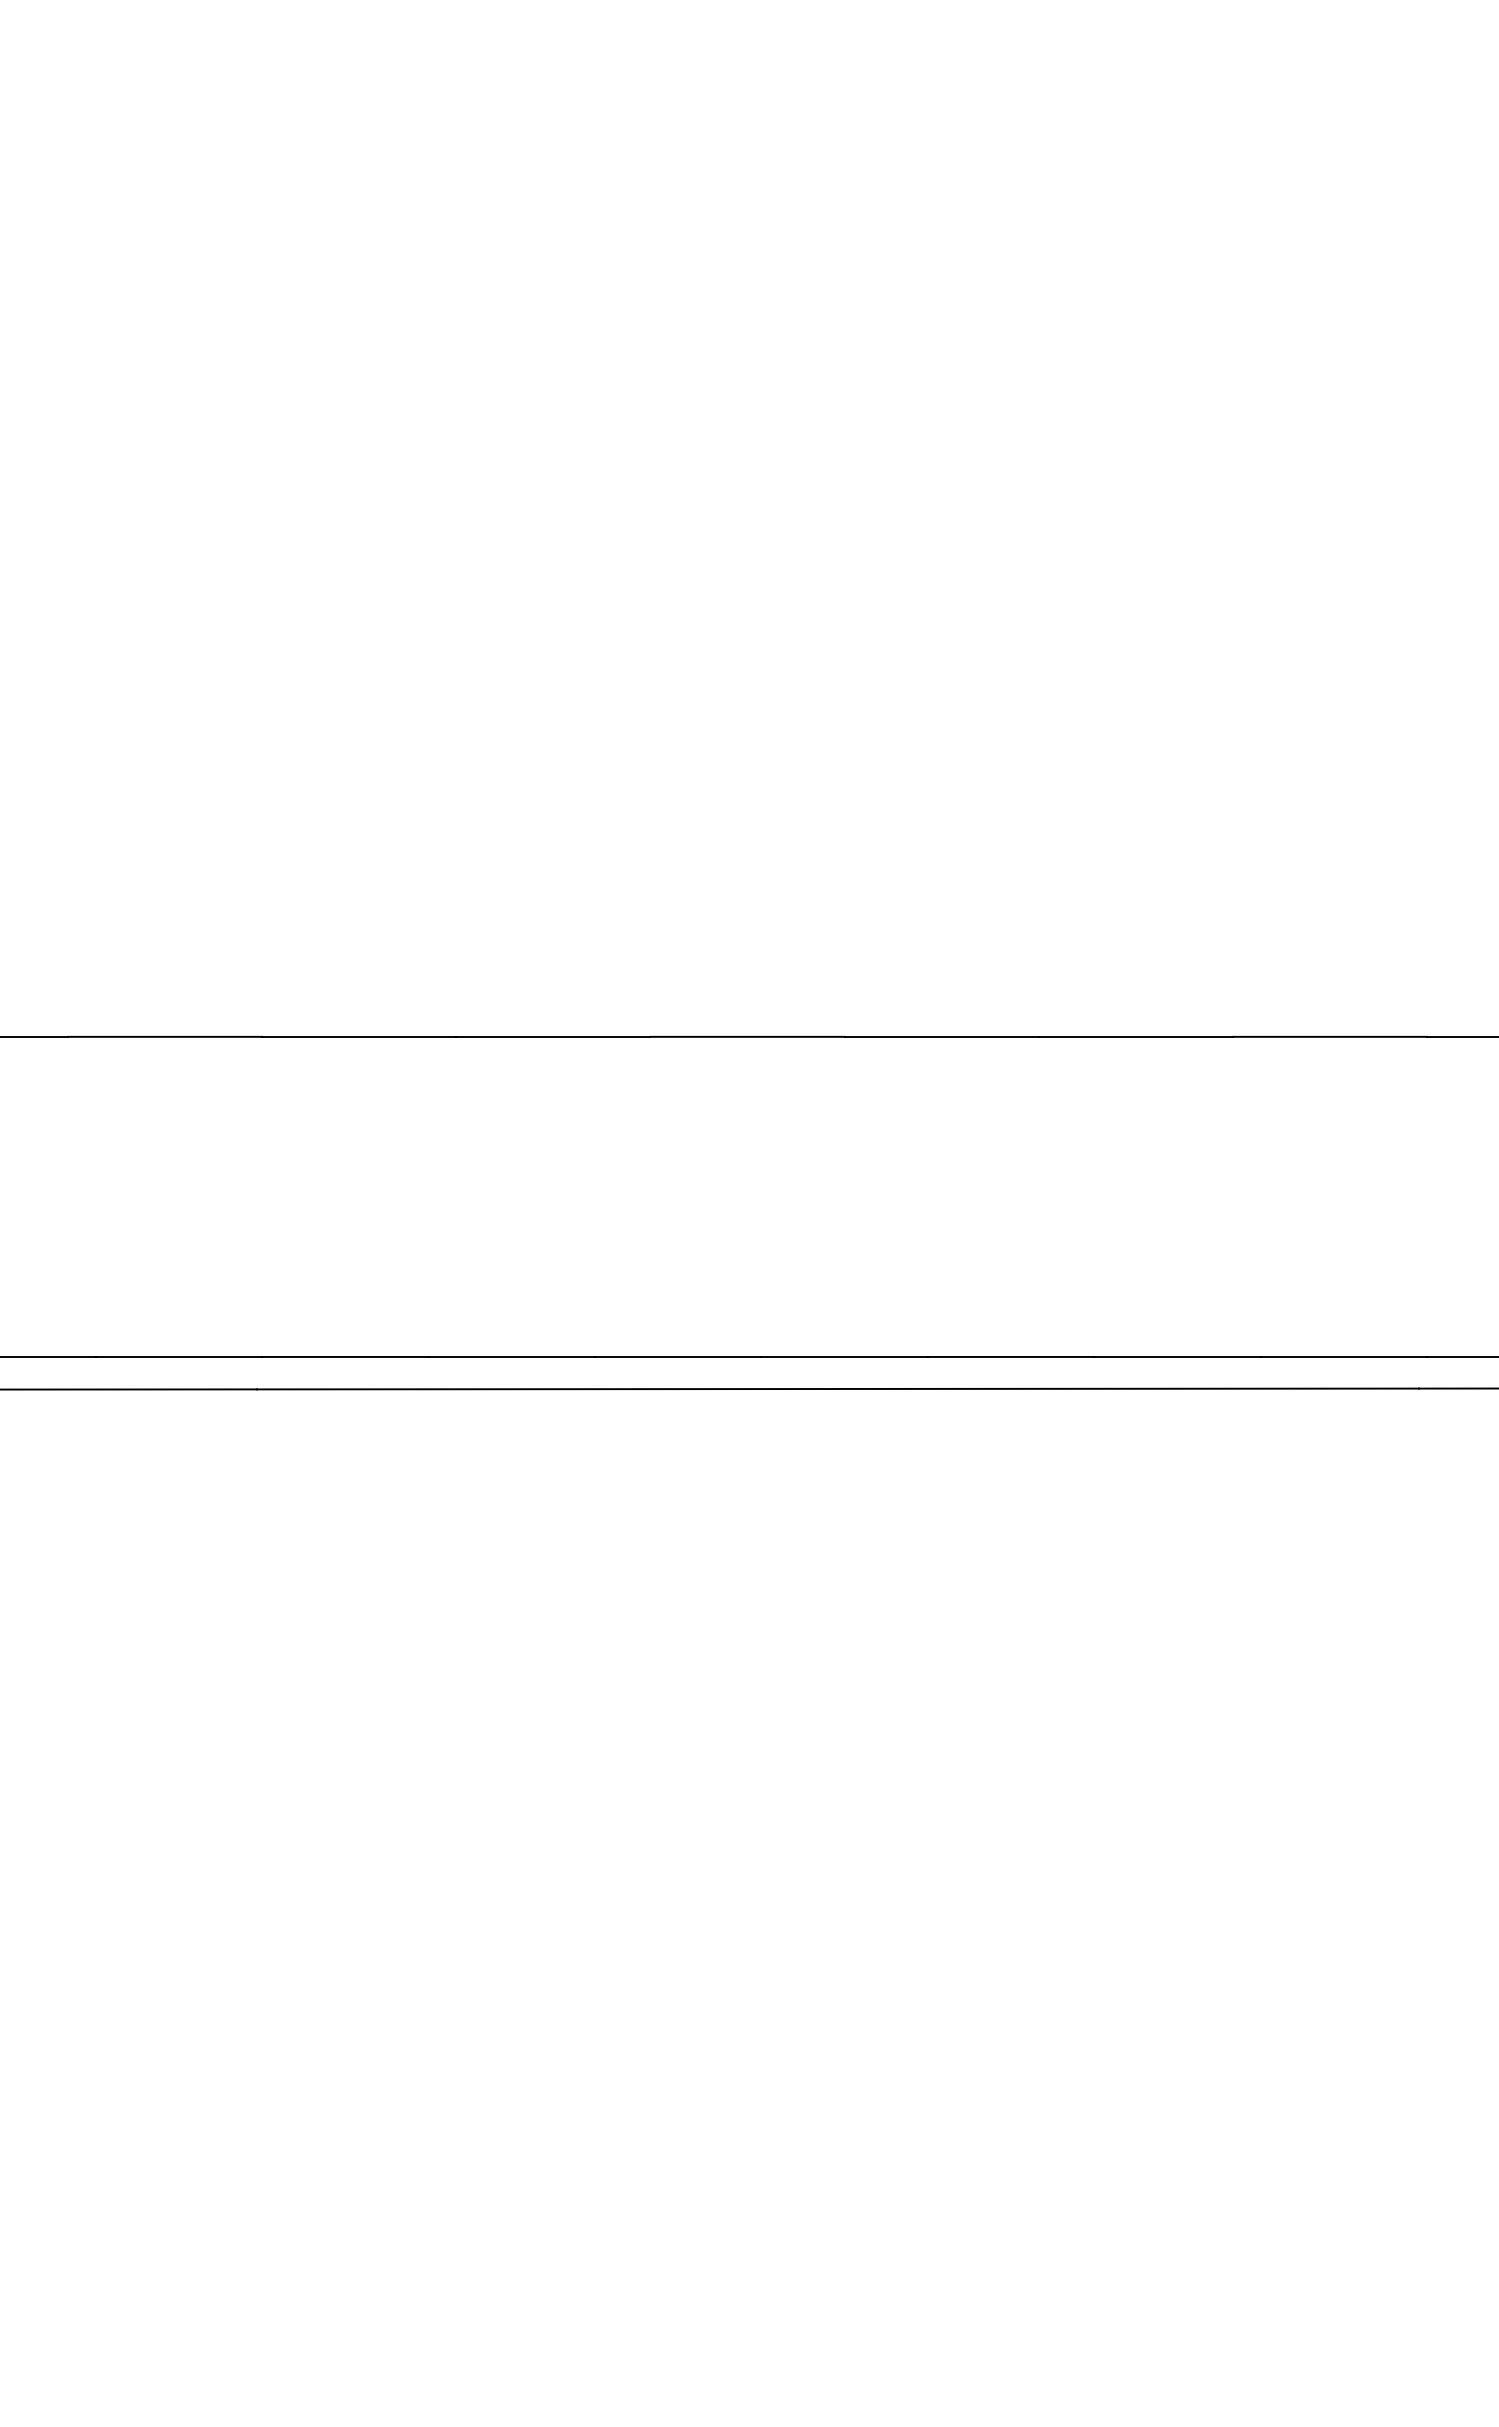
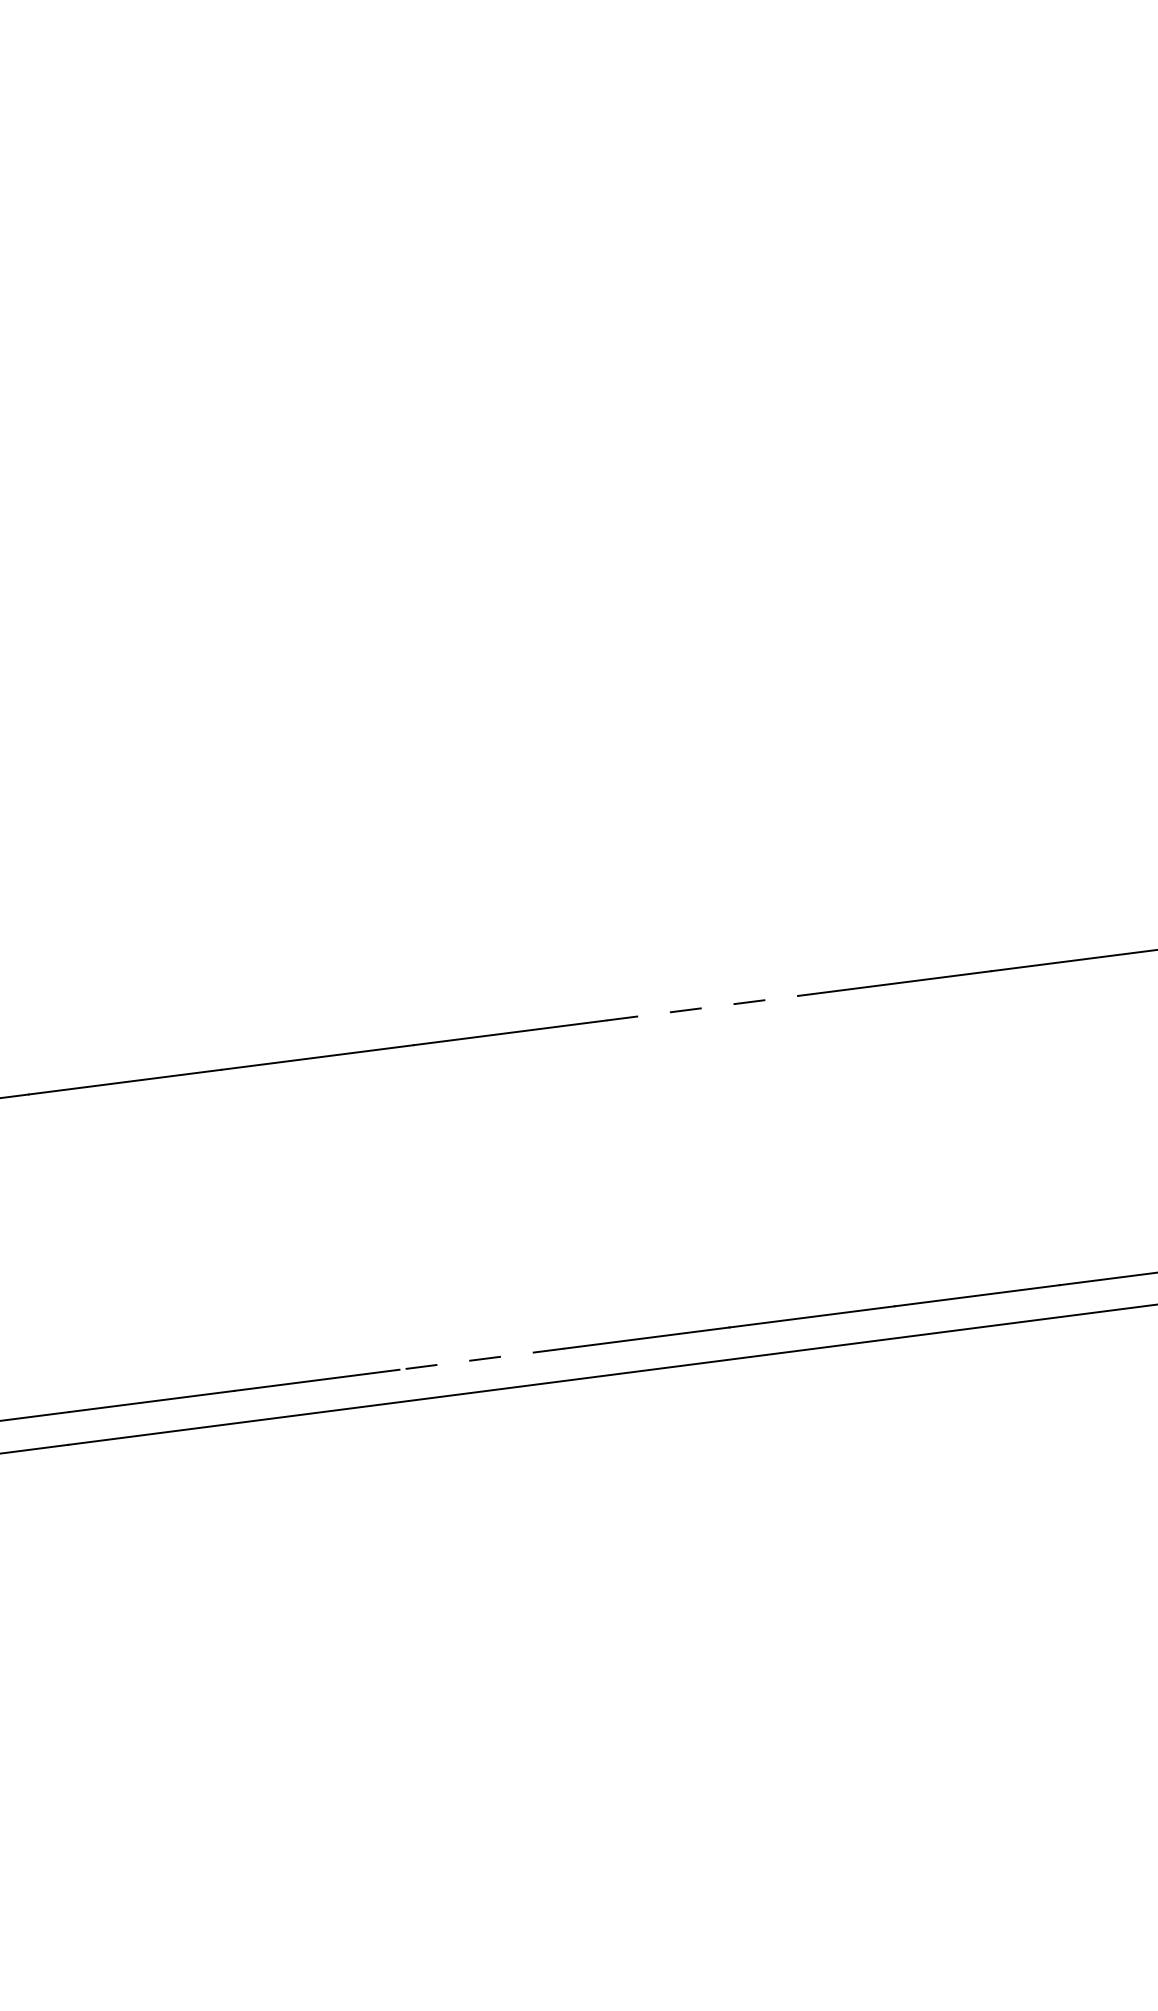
line: (942, 1036) -> (703, 1007), solid -> dashed
line: (677, 1356) -> (481, 1358), solid -> dashed

